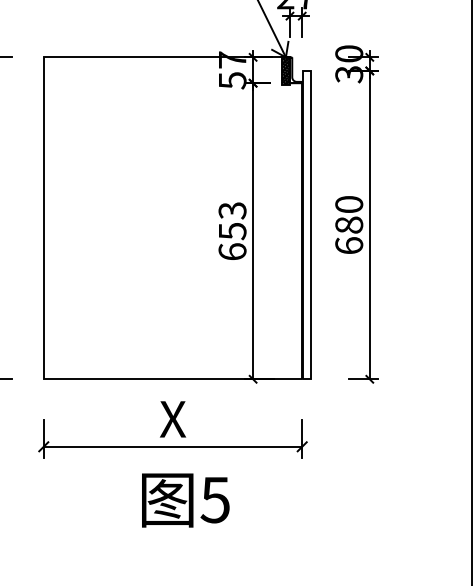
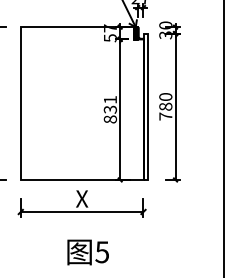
text: (232, 230) -> (110, 109), 653 -> 831
text: (348, 245) -> (165, 116), 680 -> 780
text: (184, 500) -> (87, 252), moved

